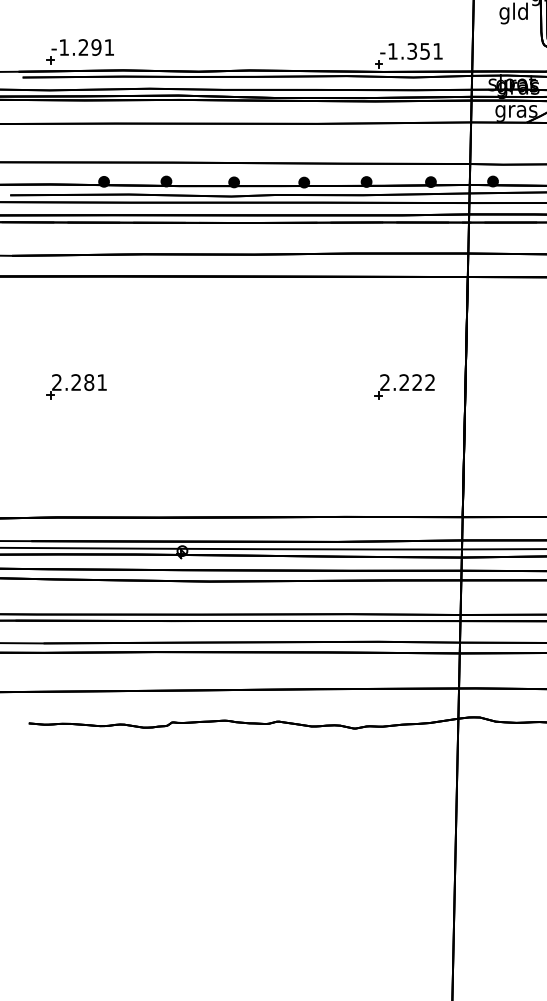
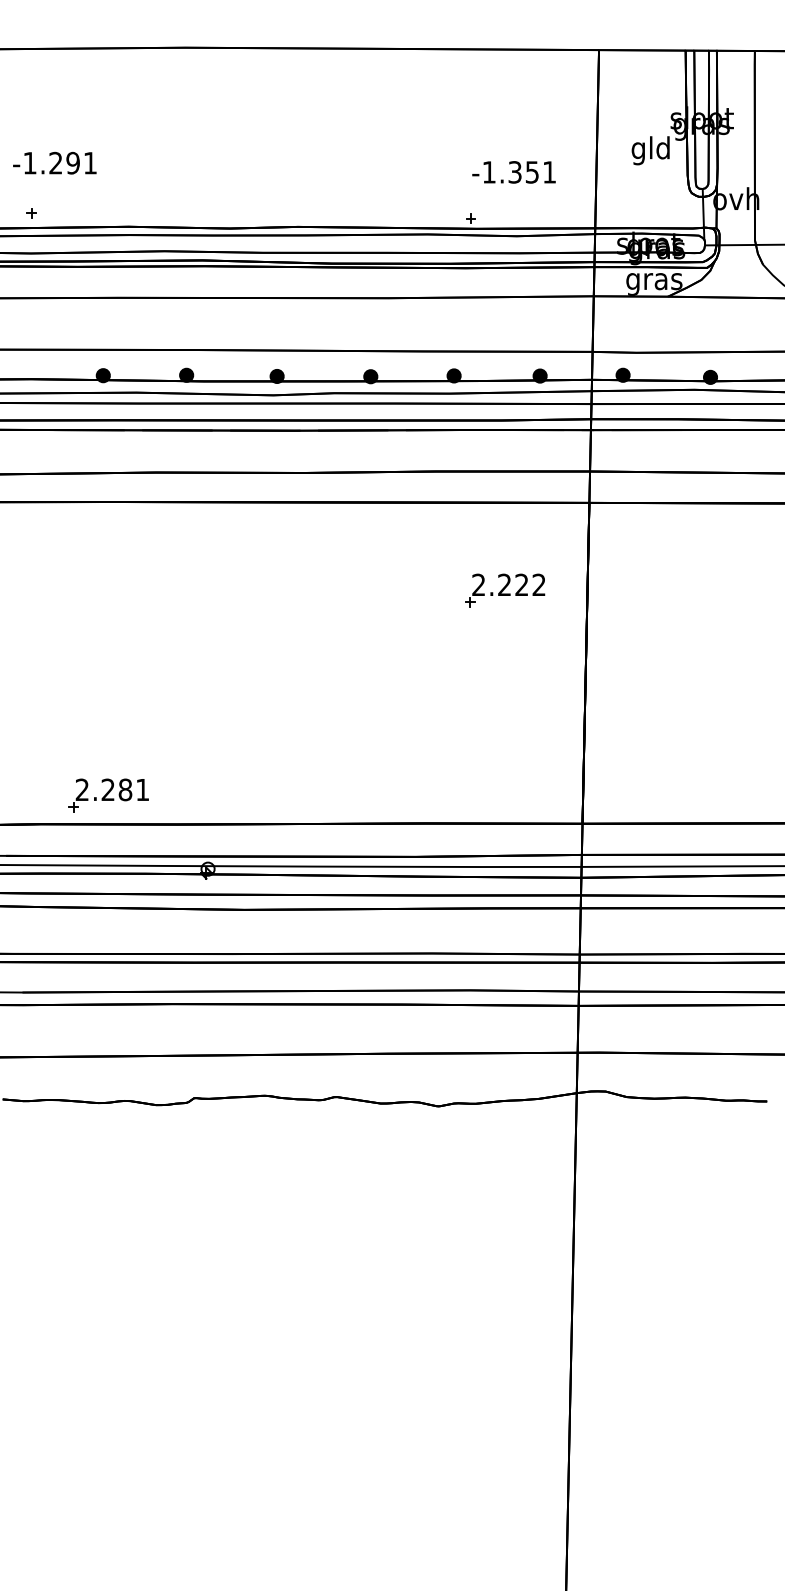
text: (82, 47) -> (54, 162), moved
text: (411, 51) -> (513, 172), moved
part: (76, 386) -> (108, 795), moved
part: (405, 386) -> (505, 590), moved

